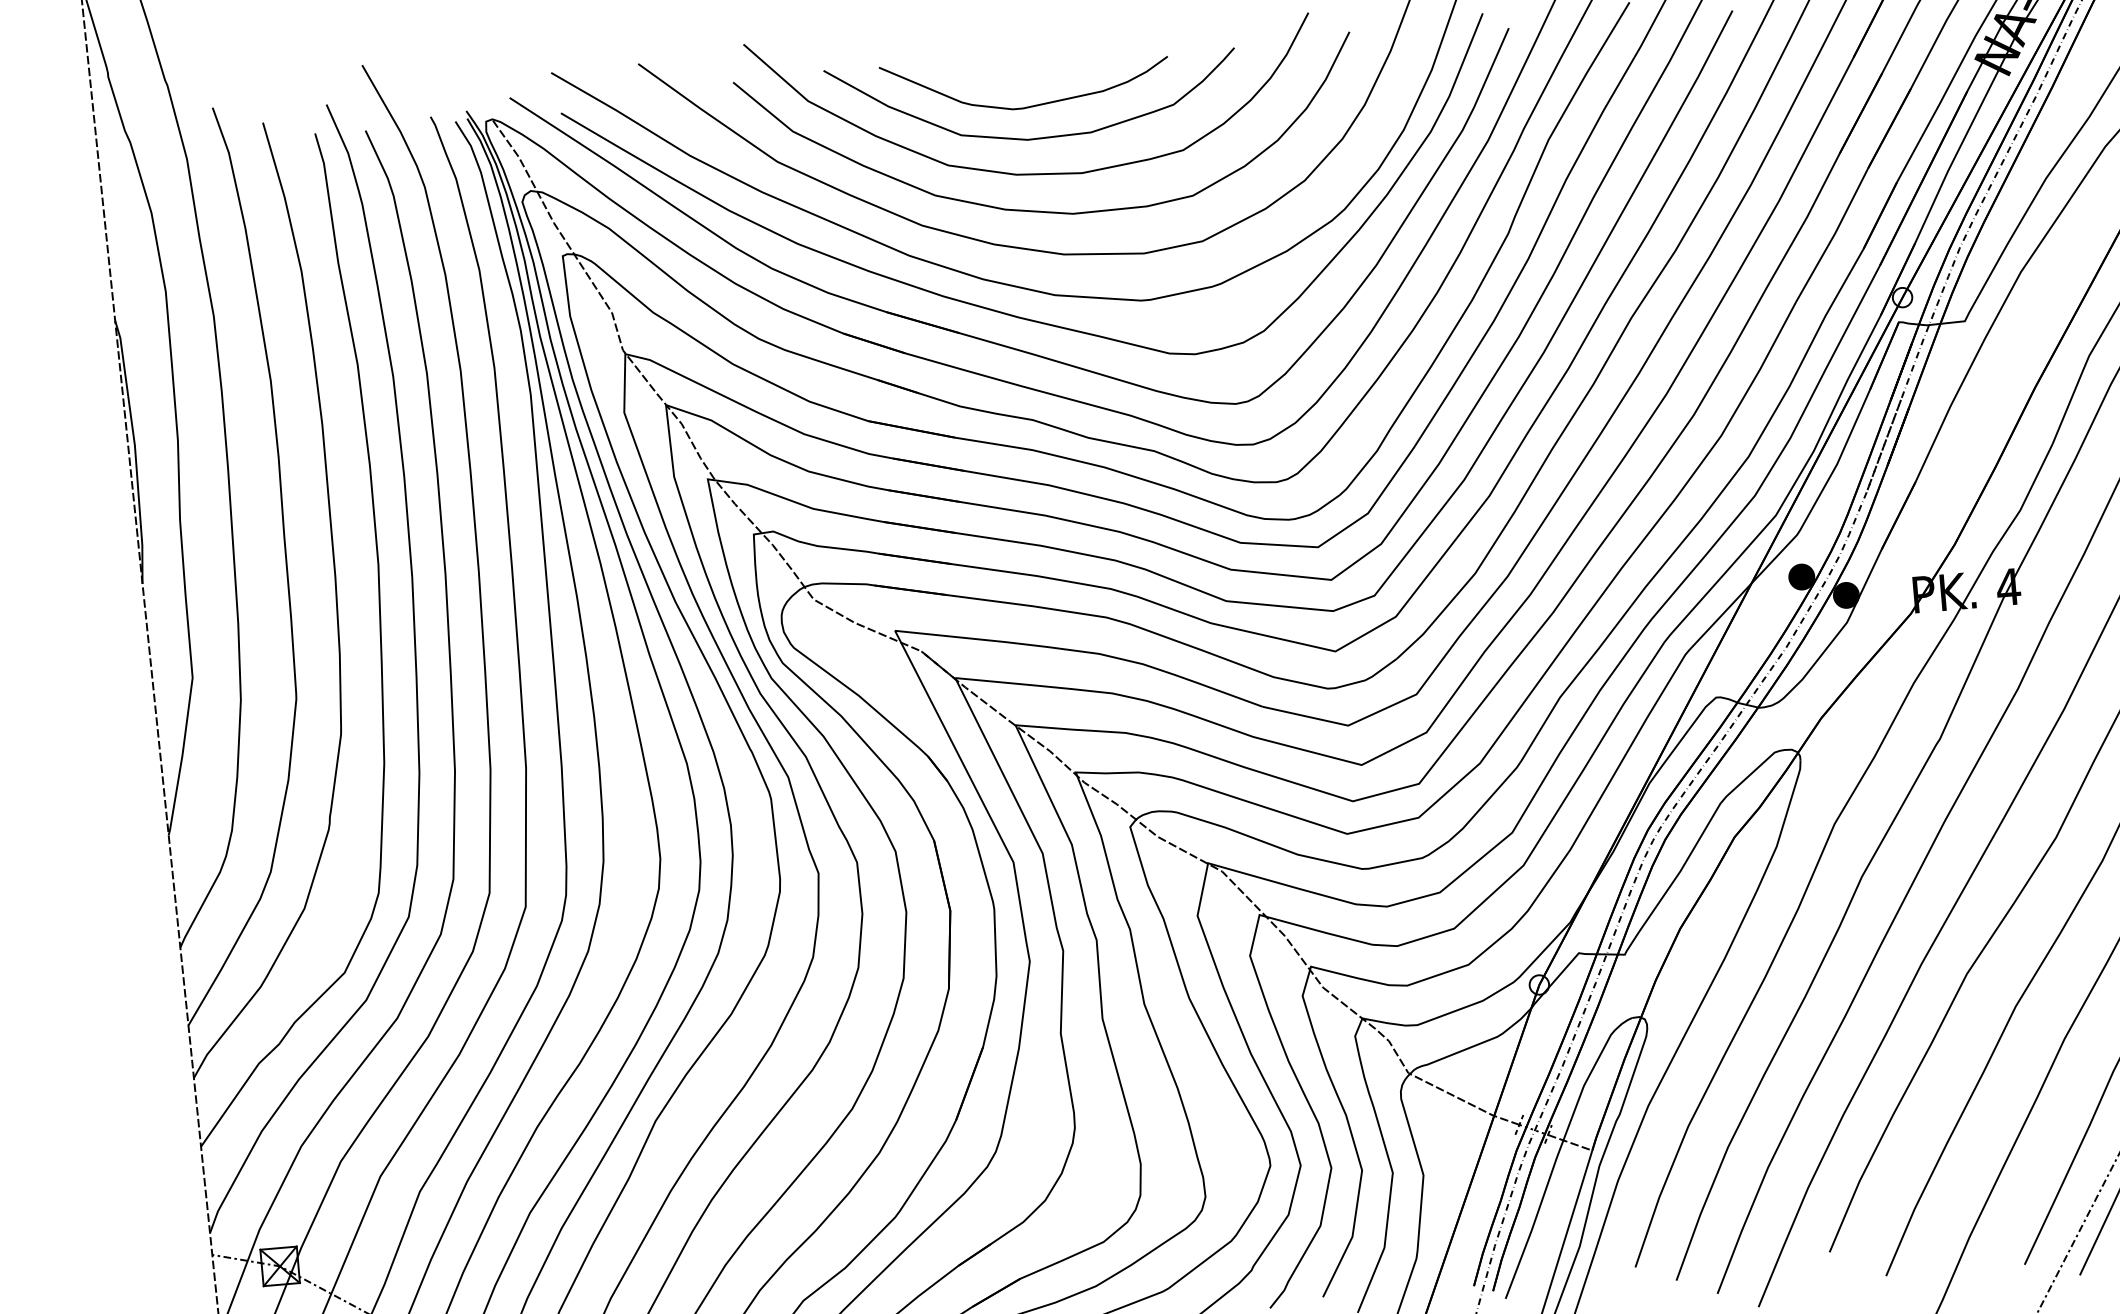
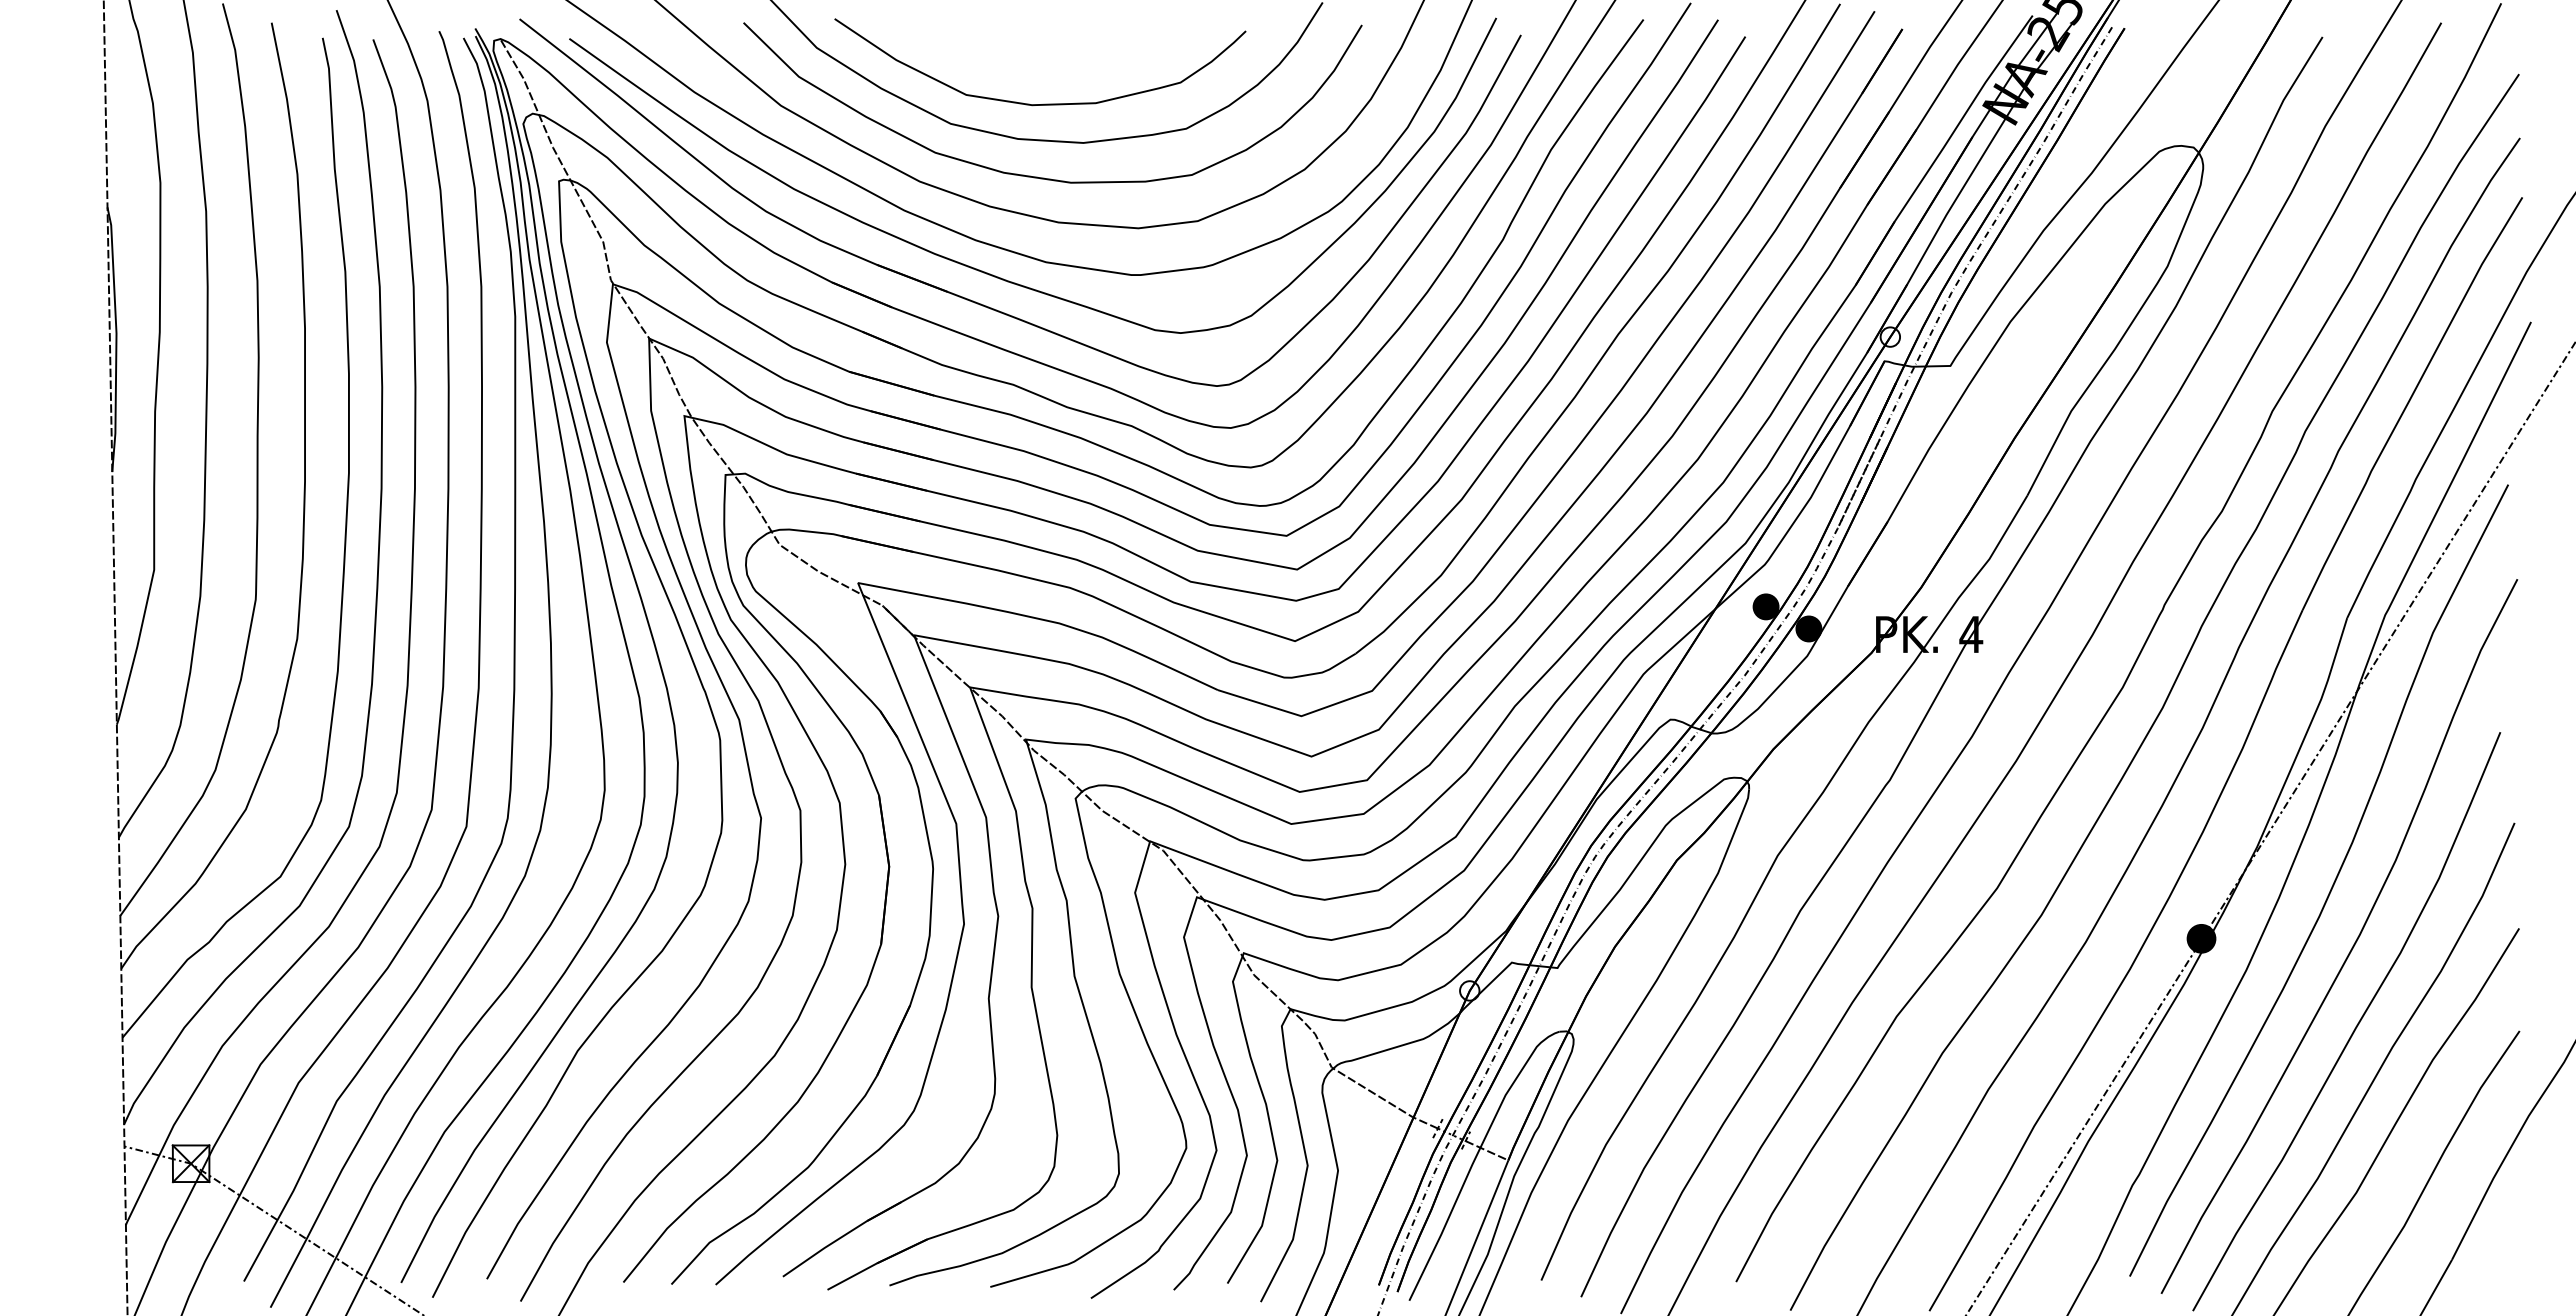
curve: (1028, 106) -> (1035, 71), removed

